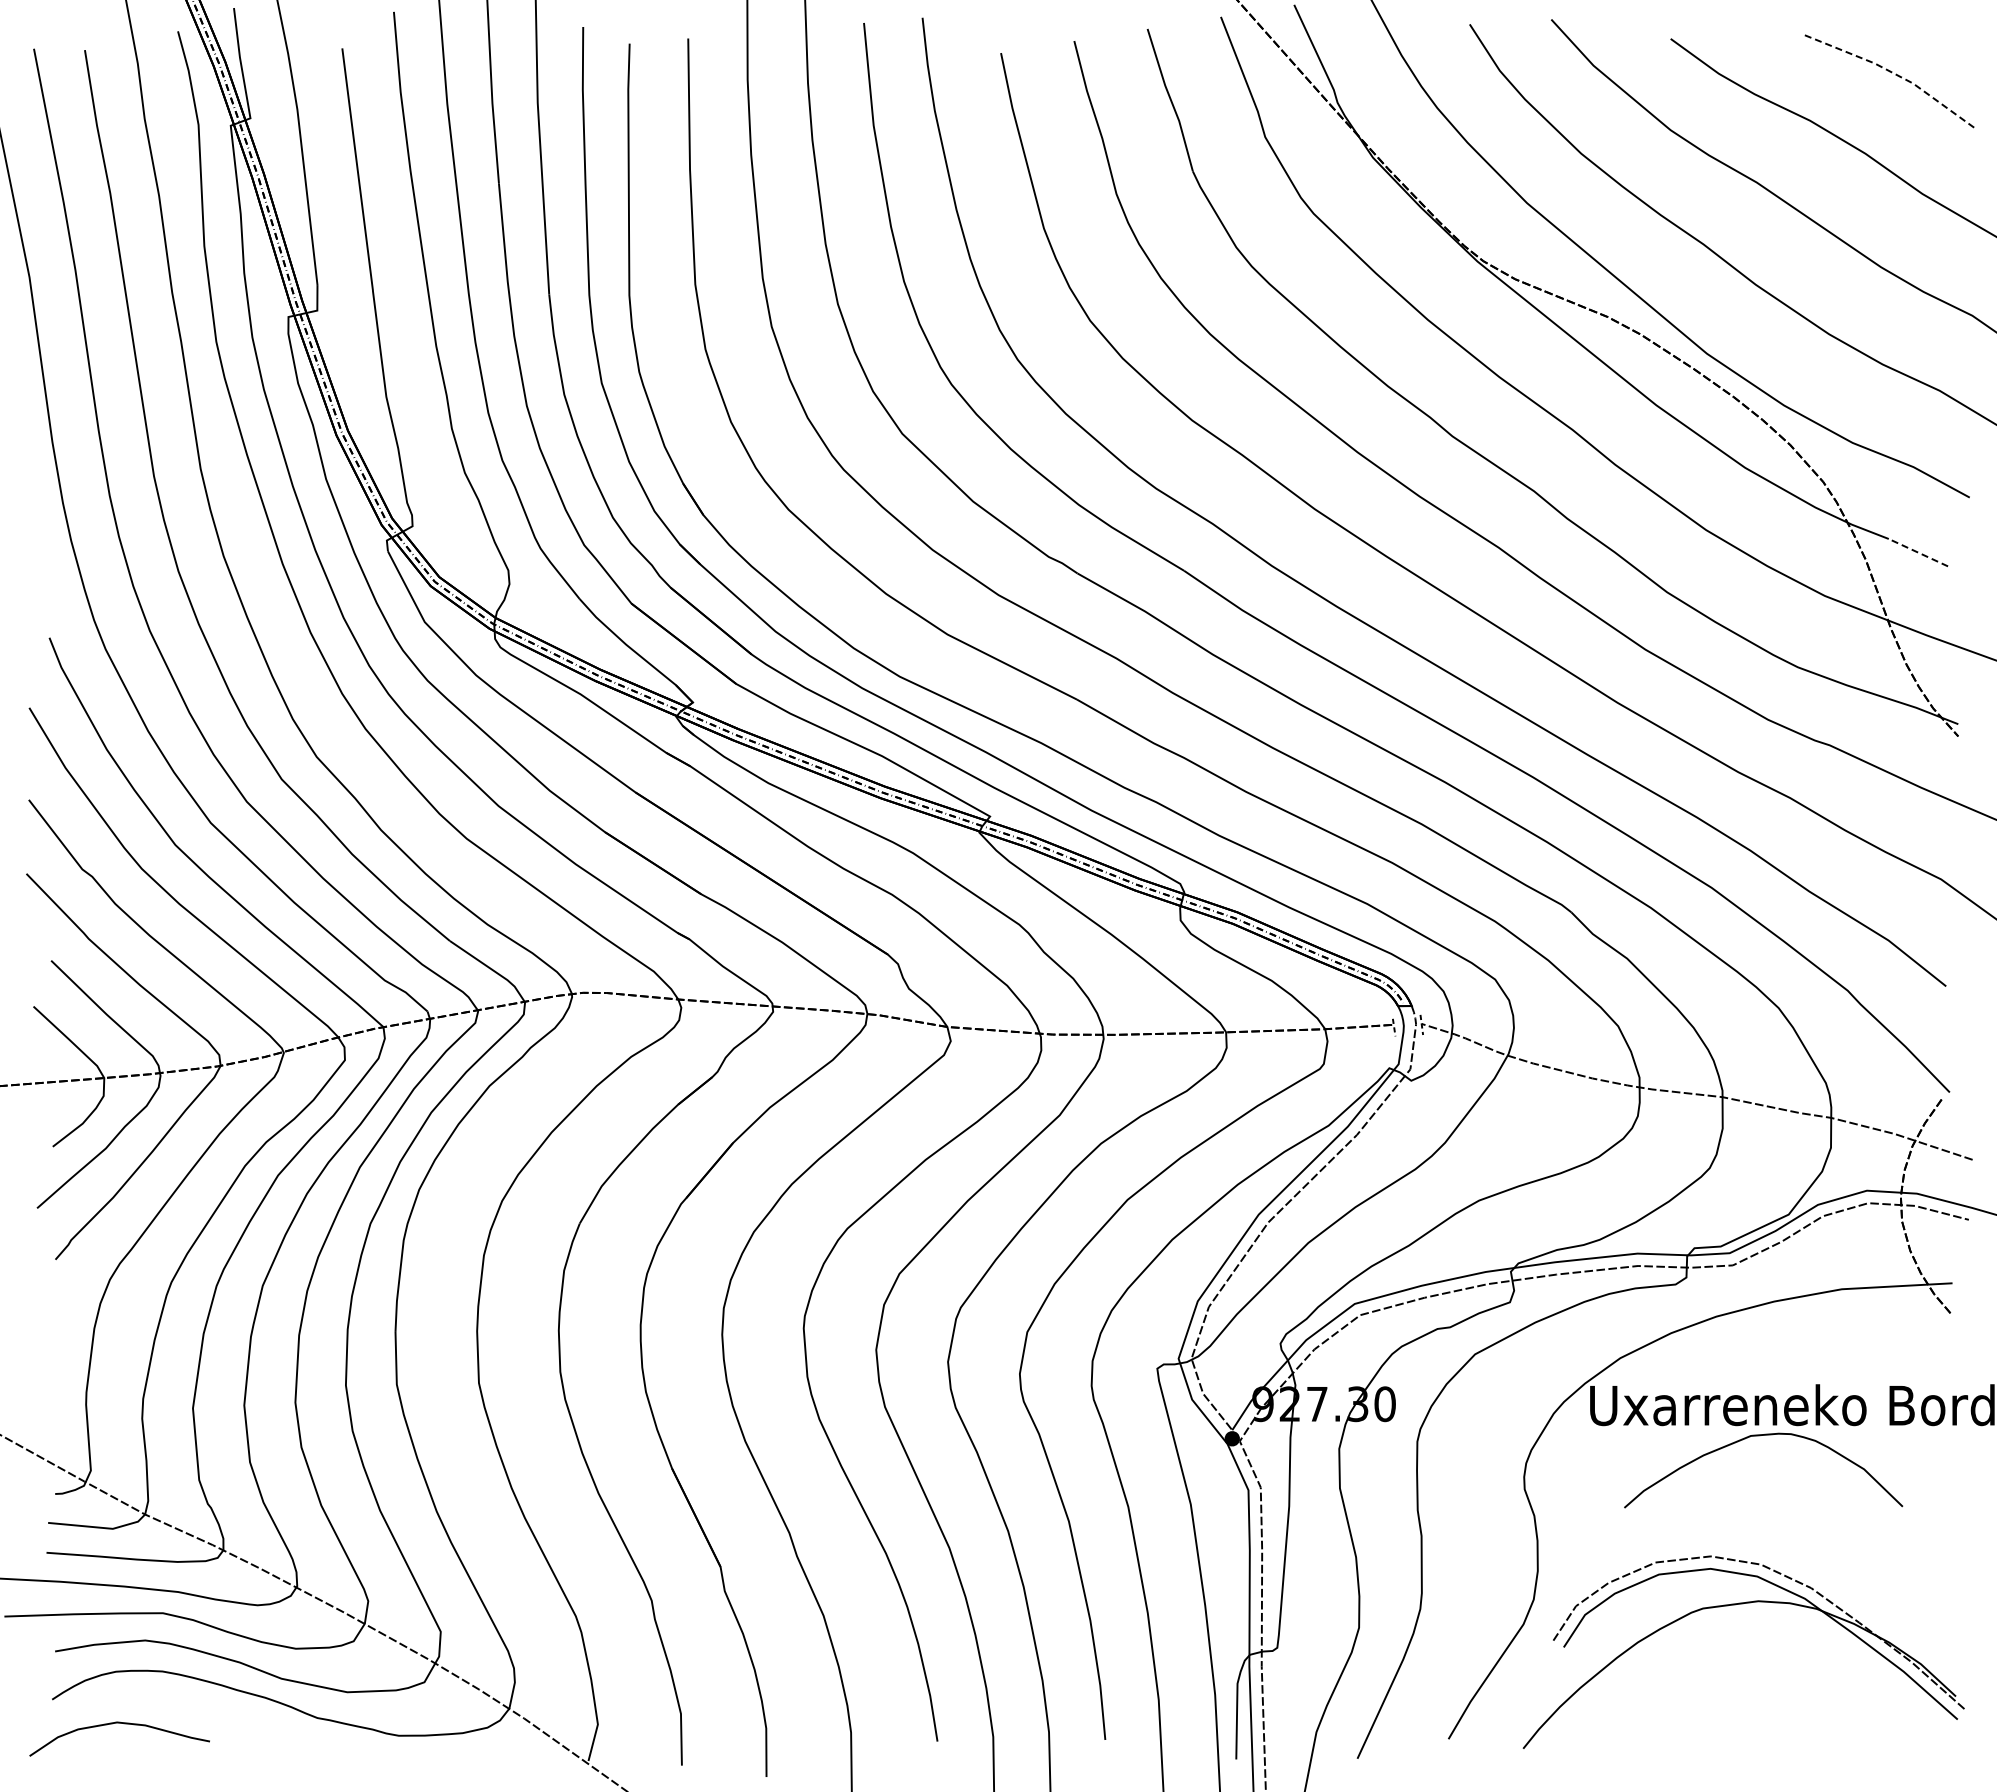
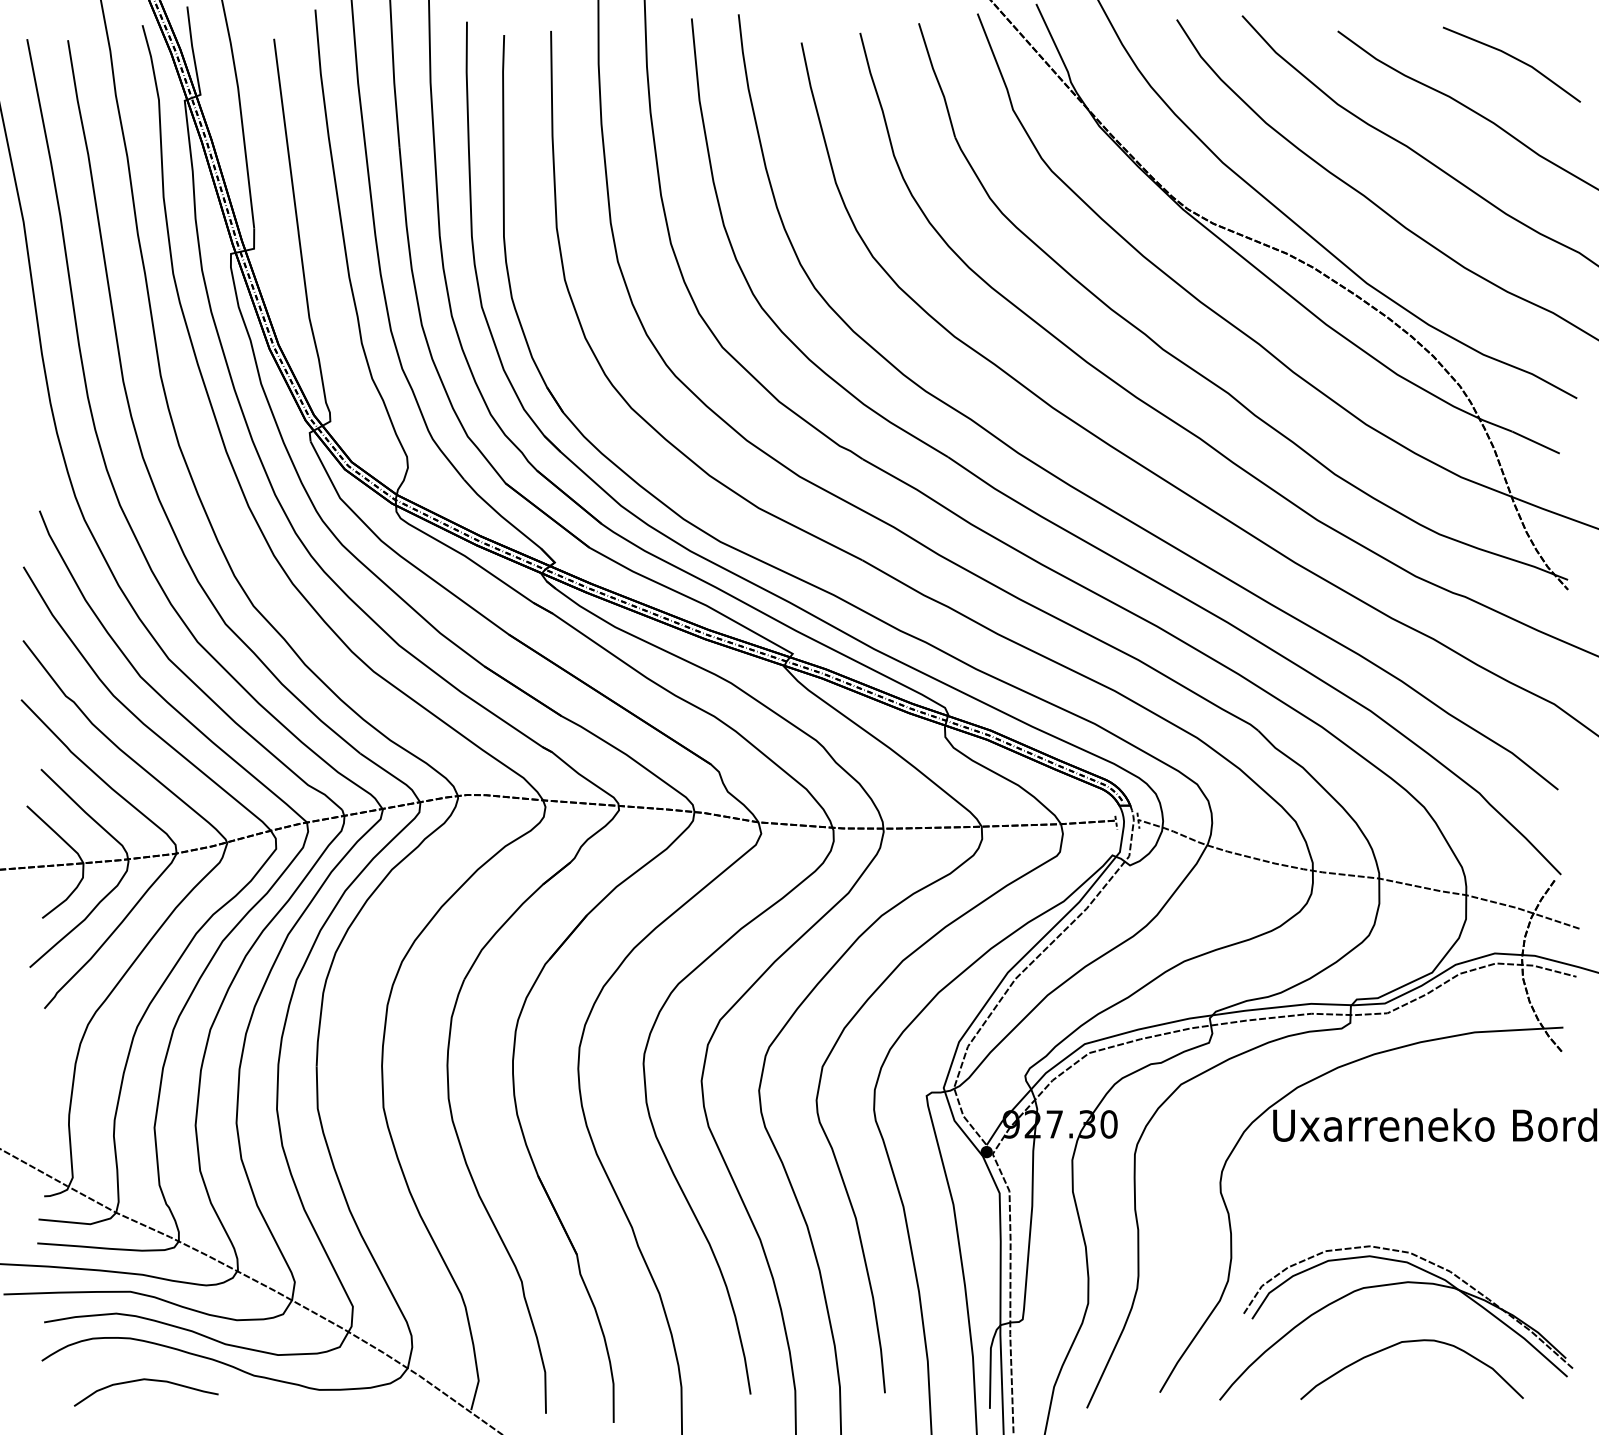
line: (1892, 72) -> (1515, 58), dashed -> solid
line: (1918, 552) -> (1536, 442), dashed -> solid
curve: (1760, 1436) -> (1409, 1342), moved
curve: (124, 1724) -> (150, 1380), moved

